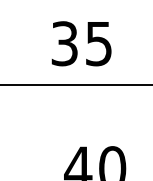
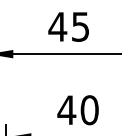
text: (64, 43) -> (57, 26), 35 -> 45

